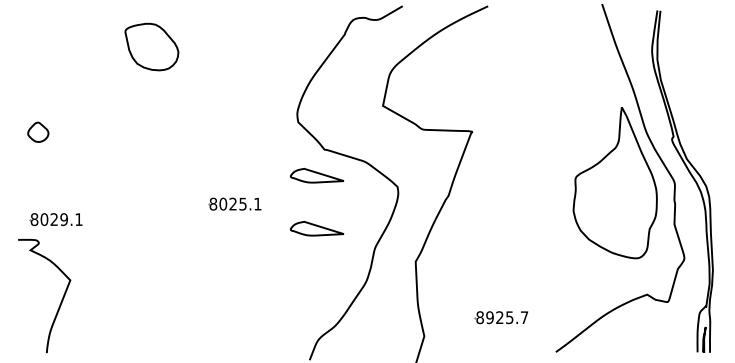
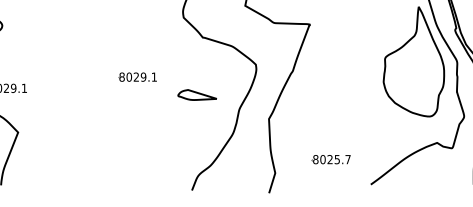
part: (316, 175) -> (196, 56), removed
text: (242, 203) -> (143, 76), 8025.1 -> 8029.1
text: (489, 317) -> (322, 159), 8925.7 -> 8025.7

